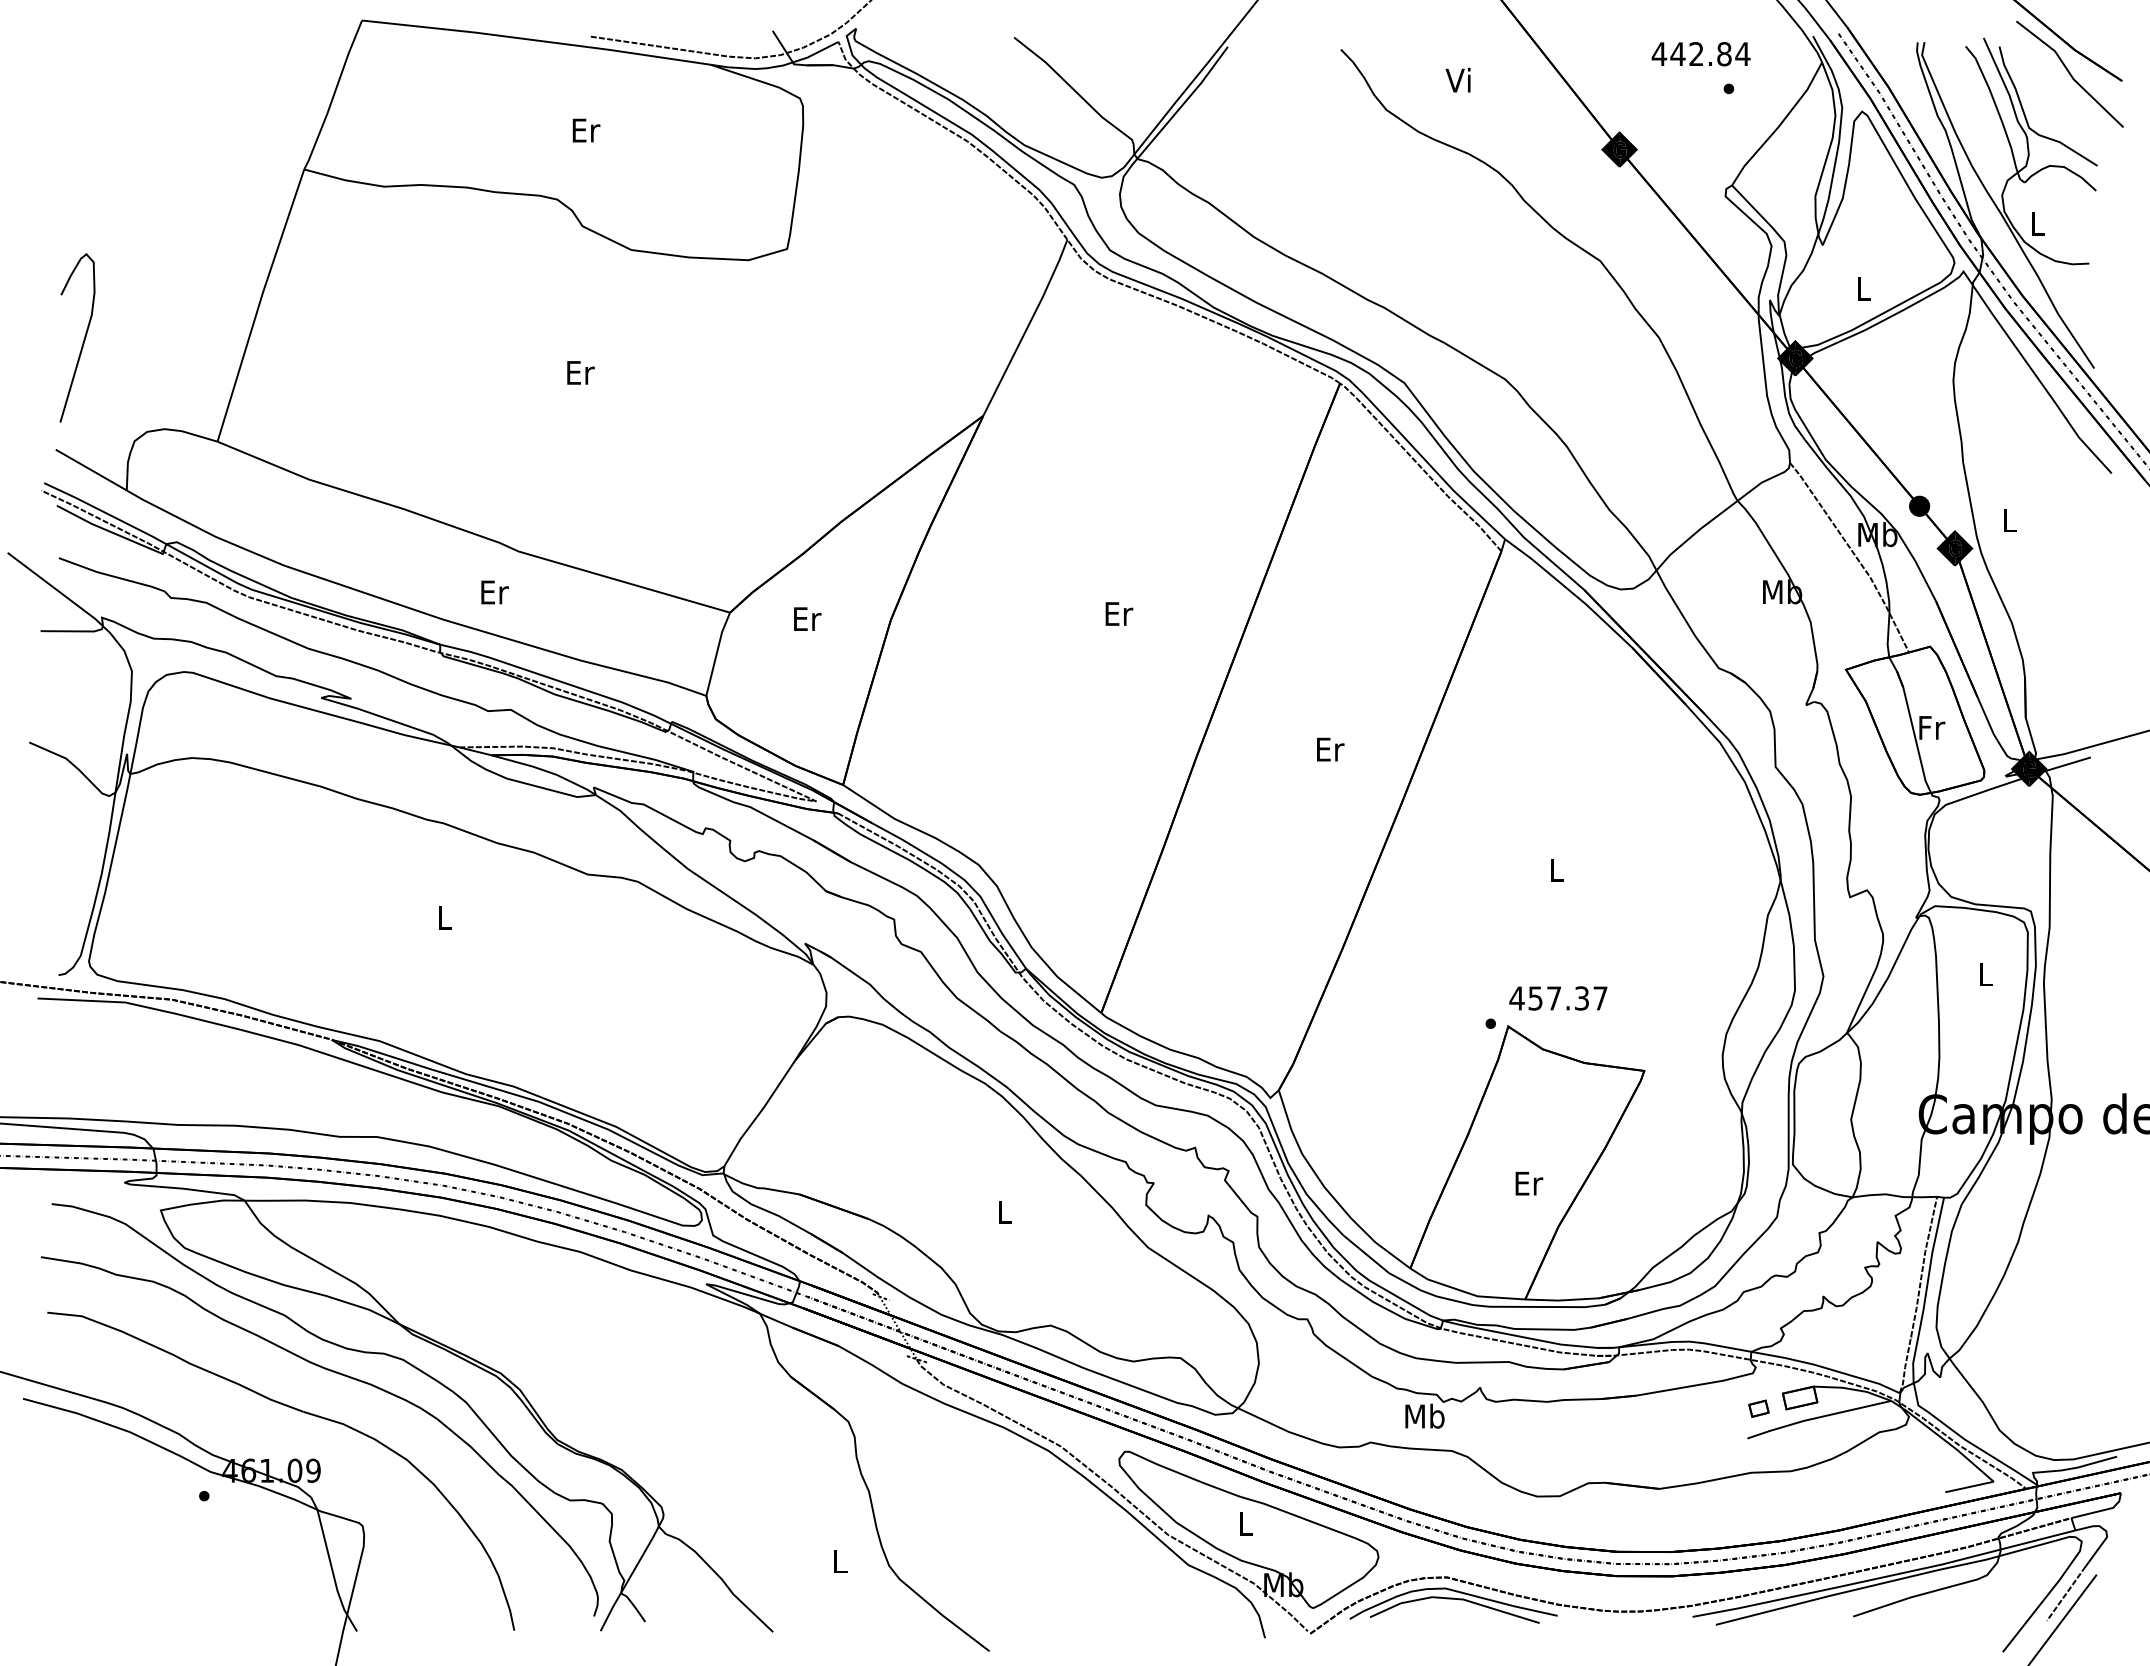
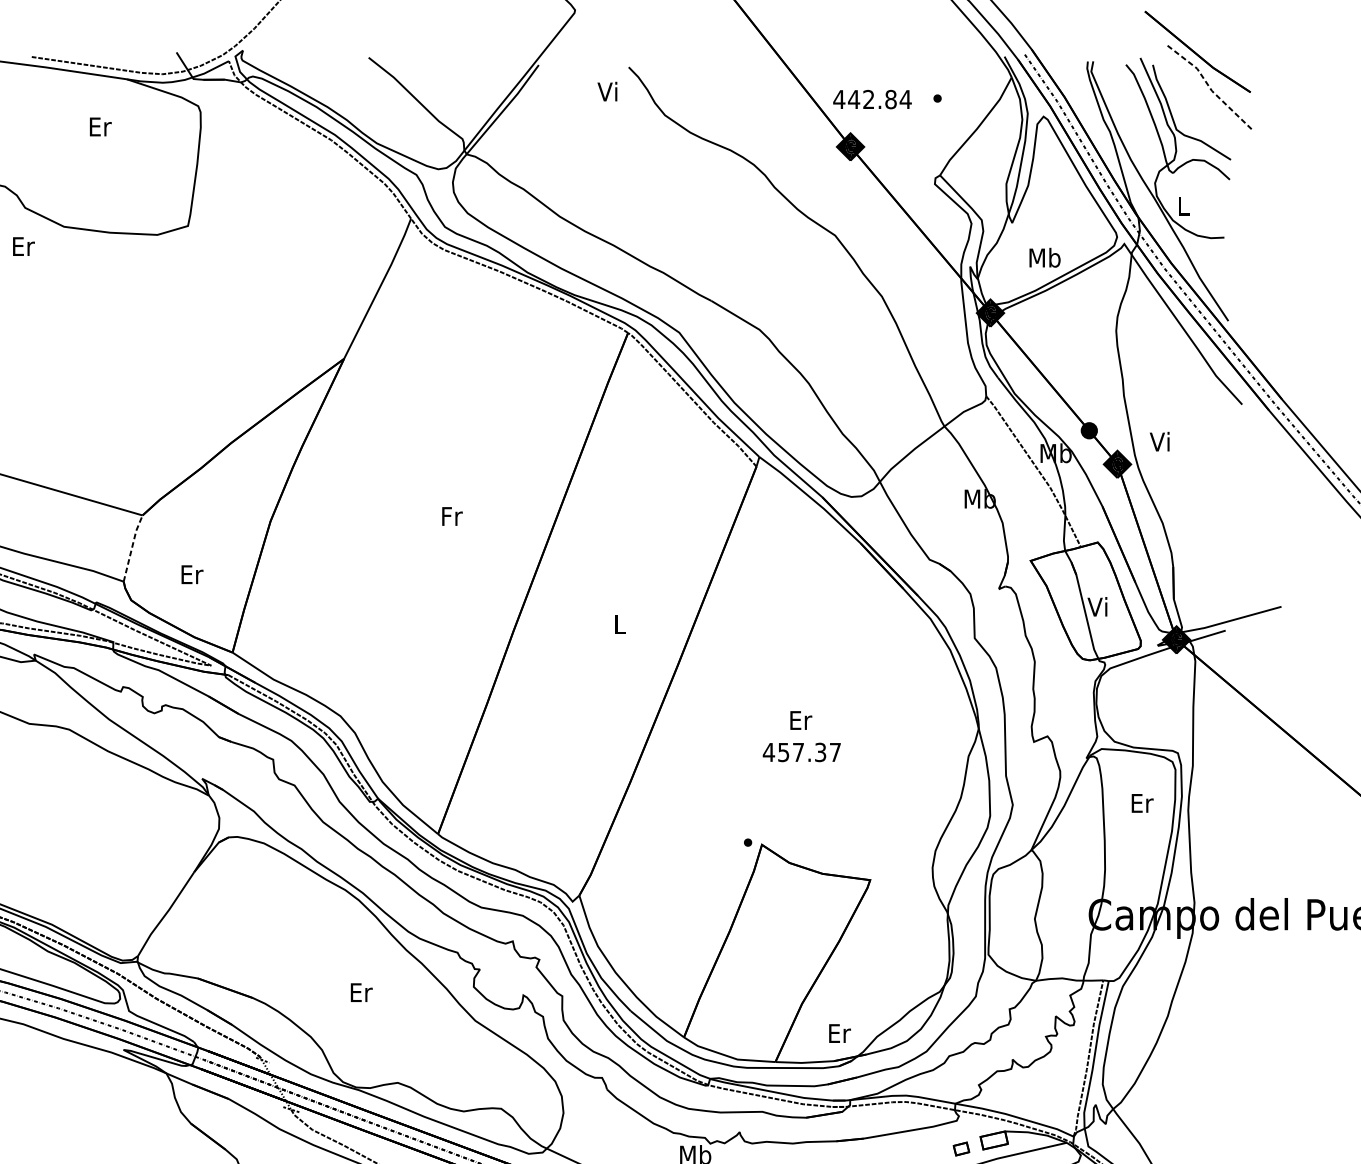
text: (1700, 54) -> (871, 99), moved
line: (2069, 73) -> (1208, 86), solid -> dashed
text: (1457, 79) -> (606, 91), moved
text: (586, 130) -> (100, 126), moved
text: (1863, 288) -> (1044, 257), L -> Mb
text: (580, 372) -> (23, 246), moved
text: (2007, 519) -> (1159, 441), L -> Vi
text: (1119, 613) -> (452, 516), Er -> Fr
text: (807, 618) -> (192, 574), moved
line: (716, 653) -> (131, 547), solid -> dashed
text: (1931, 727) -> (1098, 606), Fr -> Vi
text: (1330, 749) -> (620, 624), Er -> L
text: (1557, 870) -> (801, 720), L -> Er
text: (1986, 974) -> (1142, 803), L -> Er
text: (1558, 998) -> (801, 752), moved
text: (1529, 1183) -> (840, 1033), moved
text: (1005, 1212) -> (361, 992), L -> Er

